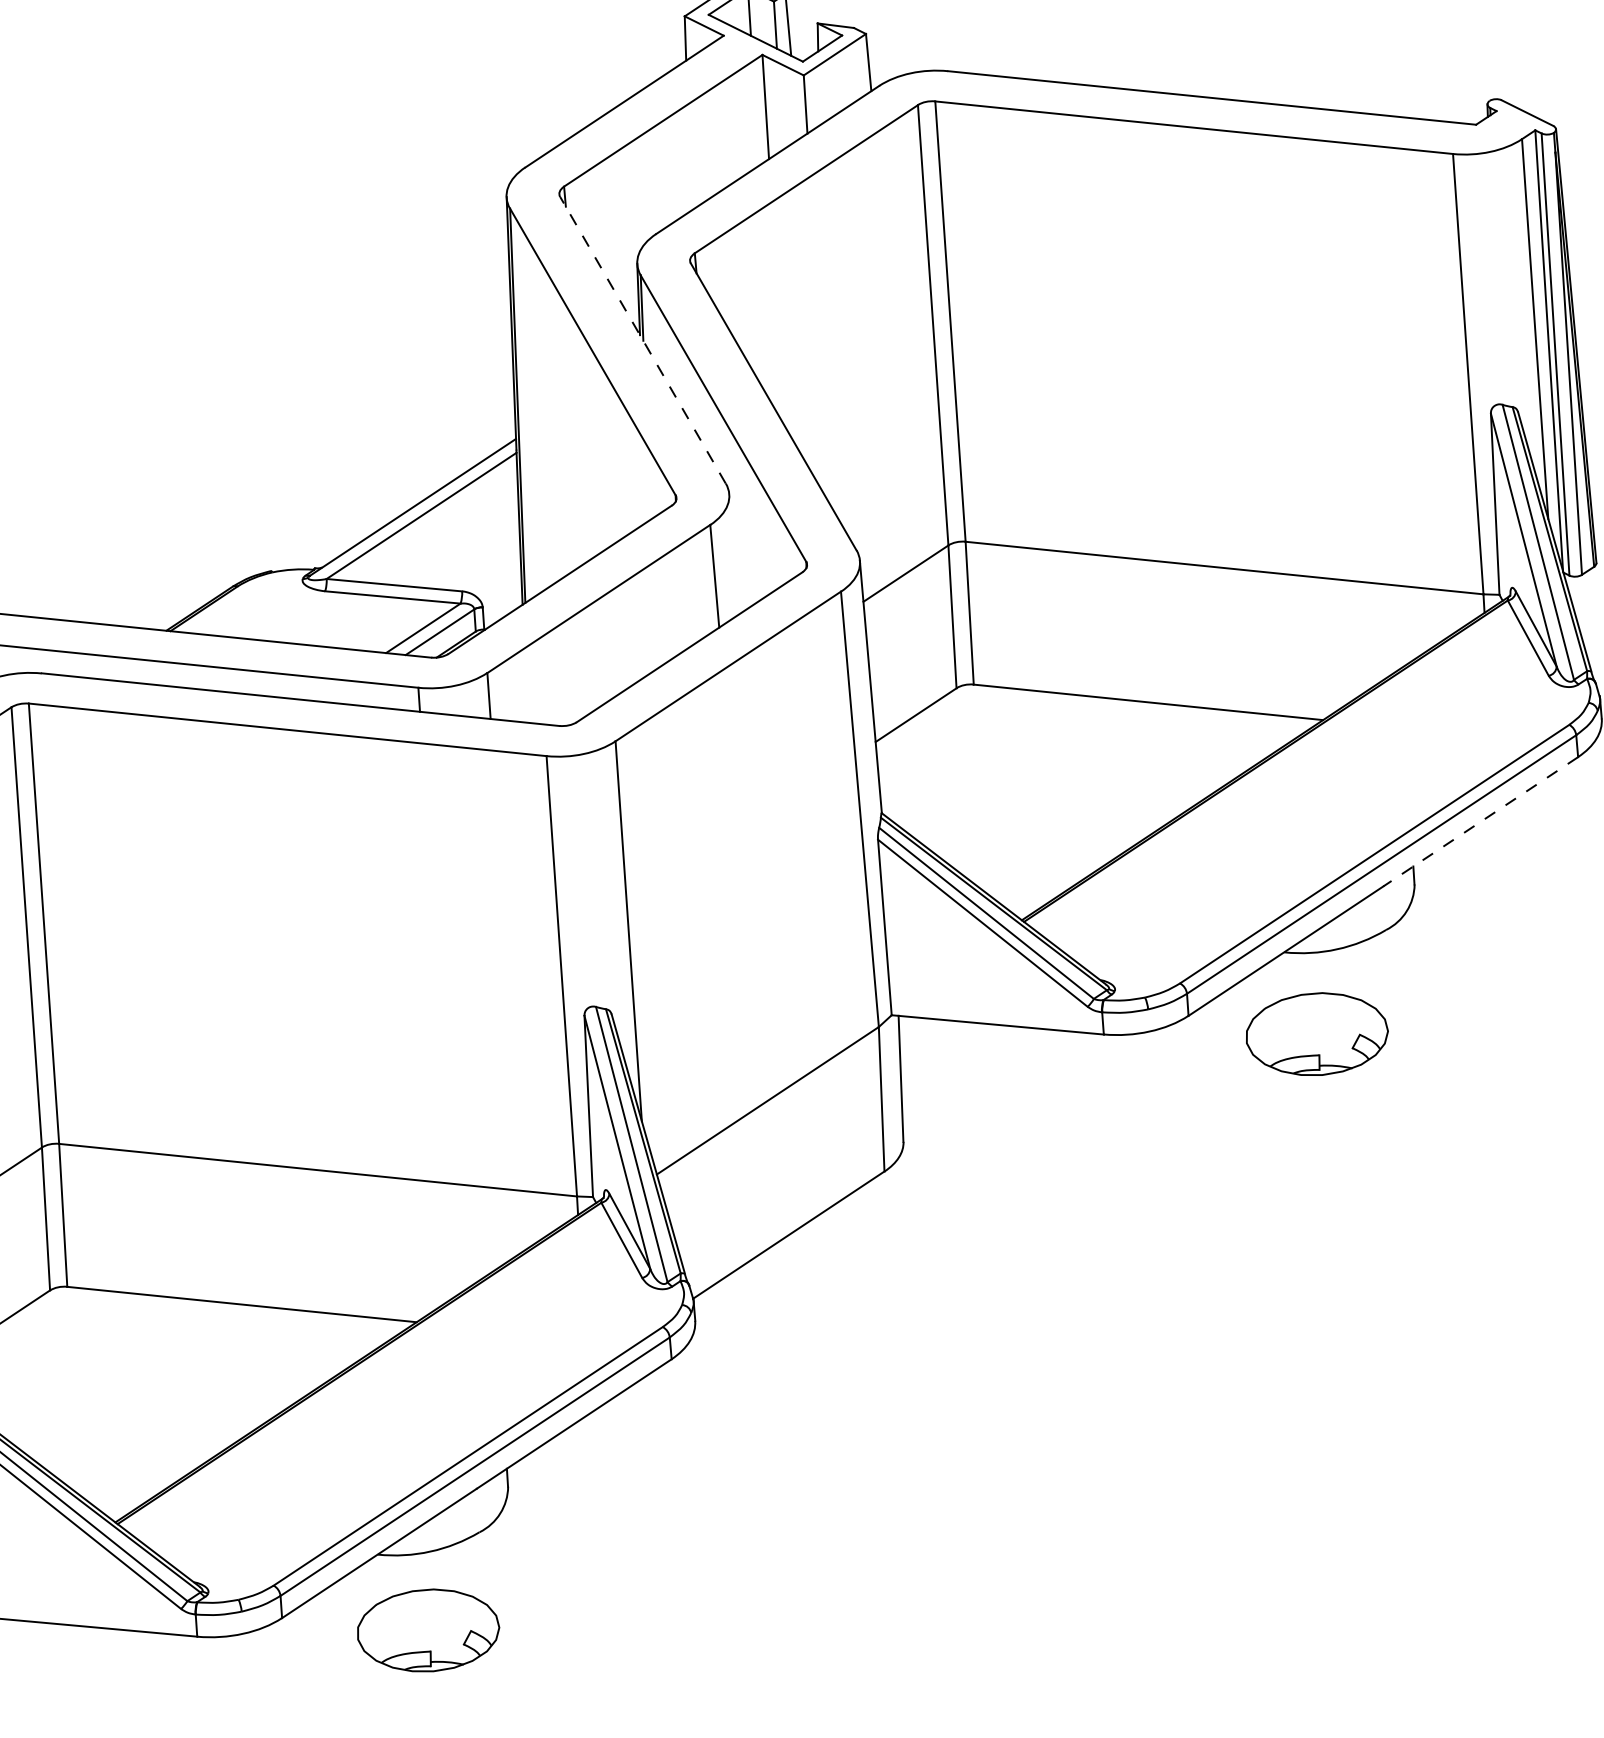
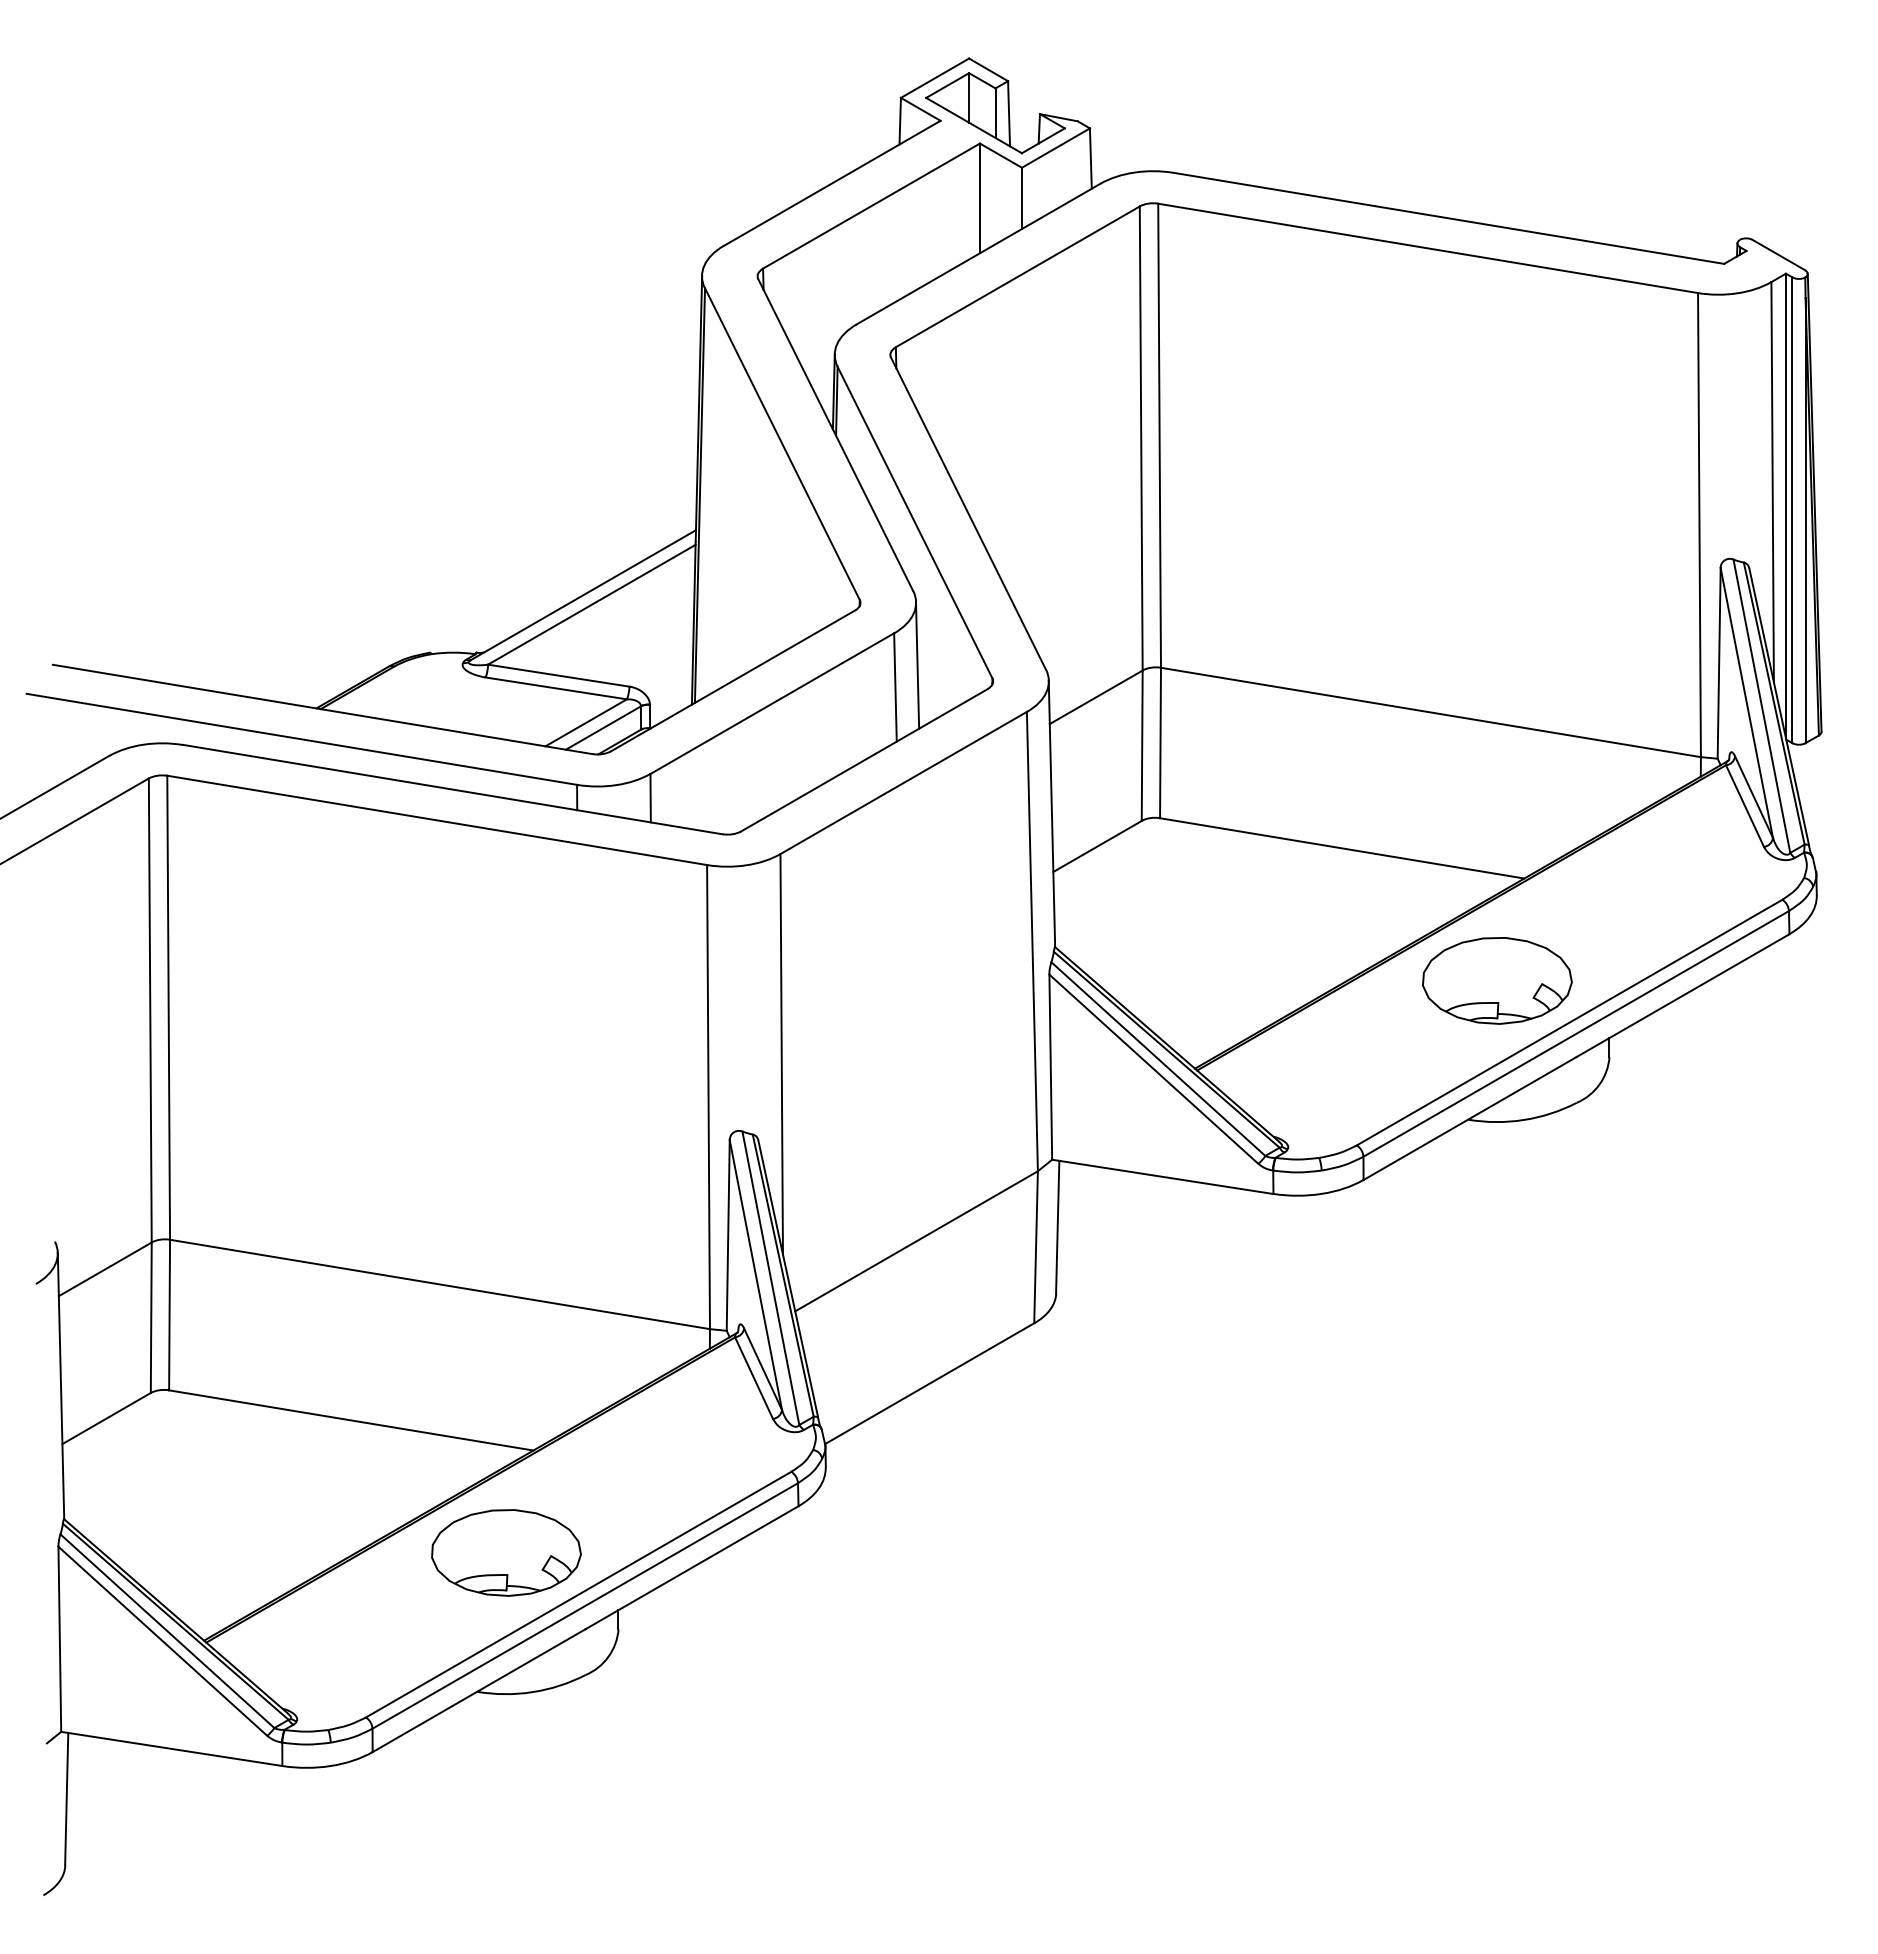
line: (642, 340) -> (835, 435), dashed -> solid
line: (734, 554) -> (917, 665), added
line: (1481, 821) -> (1683, 995), dashed -> solid
part: (1317, 1033) -> (1497, 980), moved
part: (428, 1630) -> (506, 1552), moved

